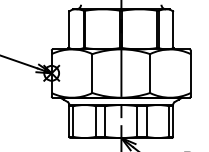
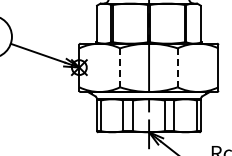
line: (92, 74) -> (120, 68), solid -> dashed
line: (149, 74) -> (177, 68), solid -> dashed

